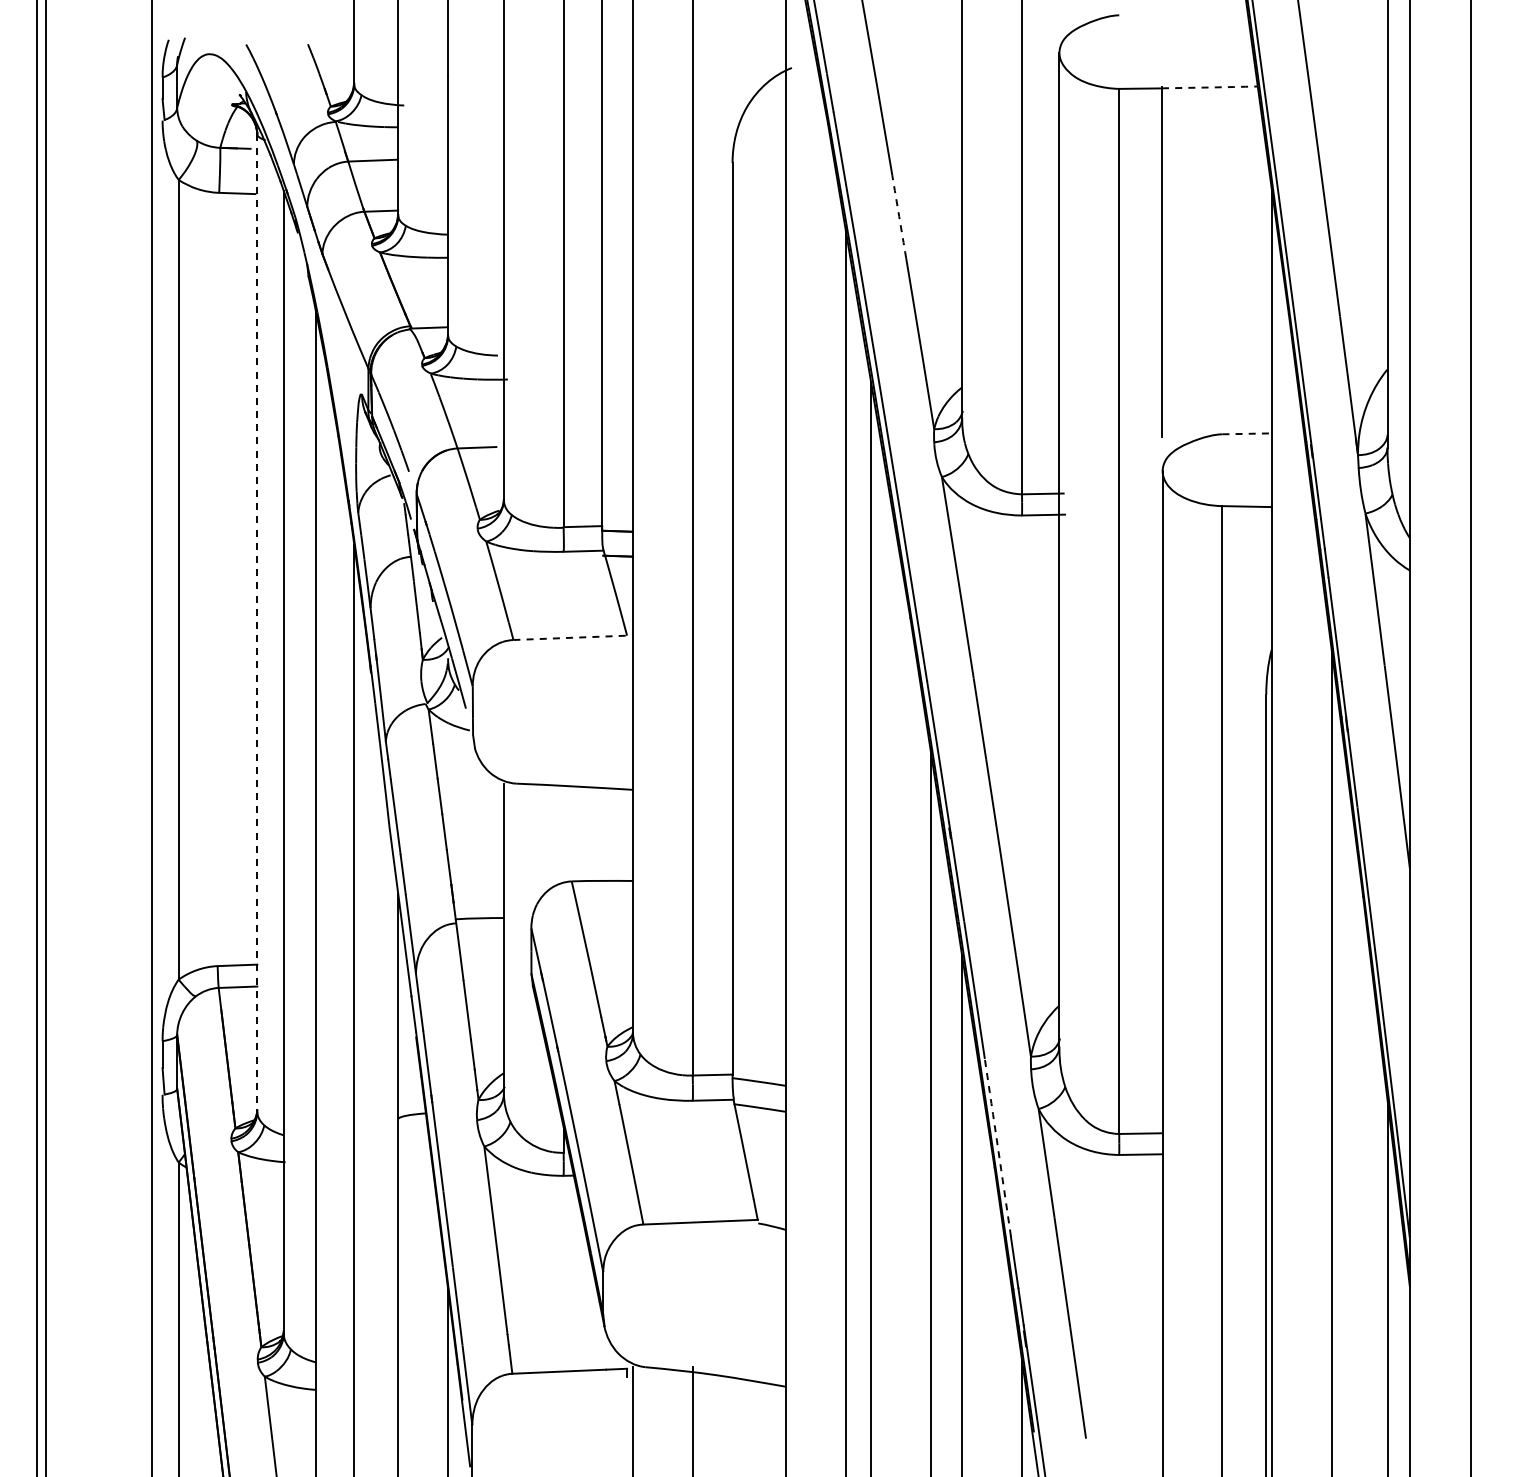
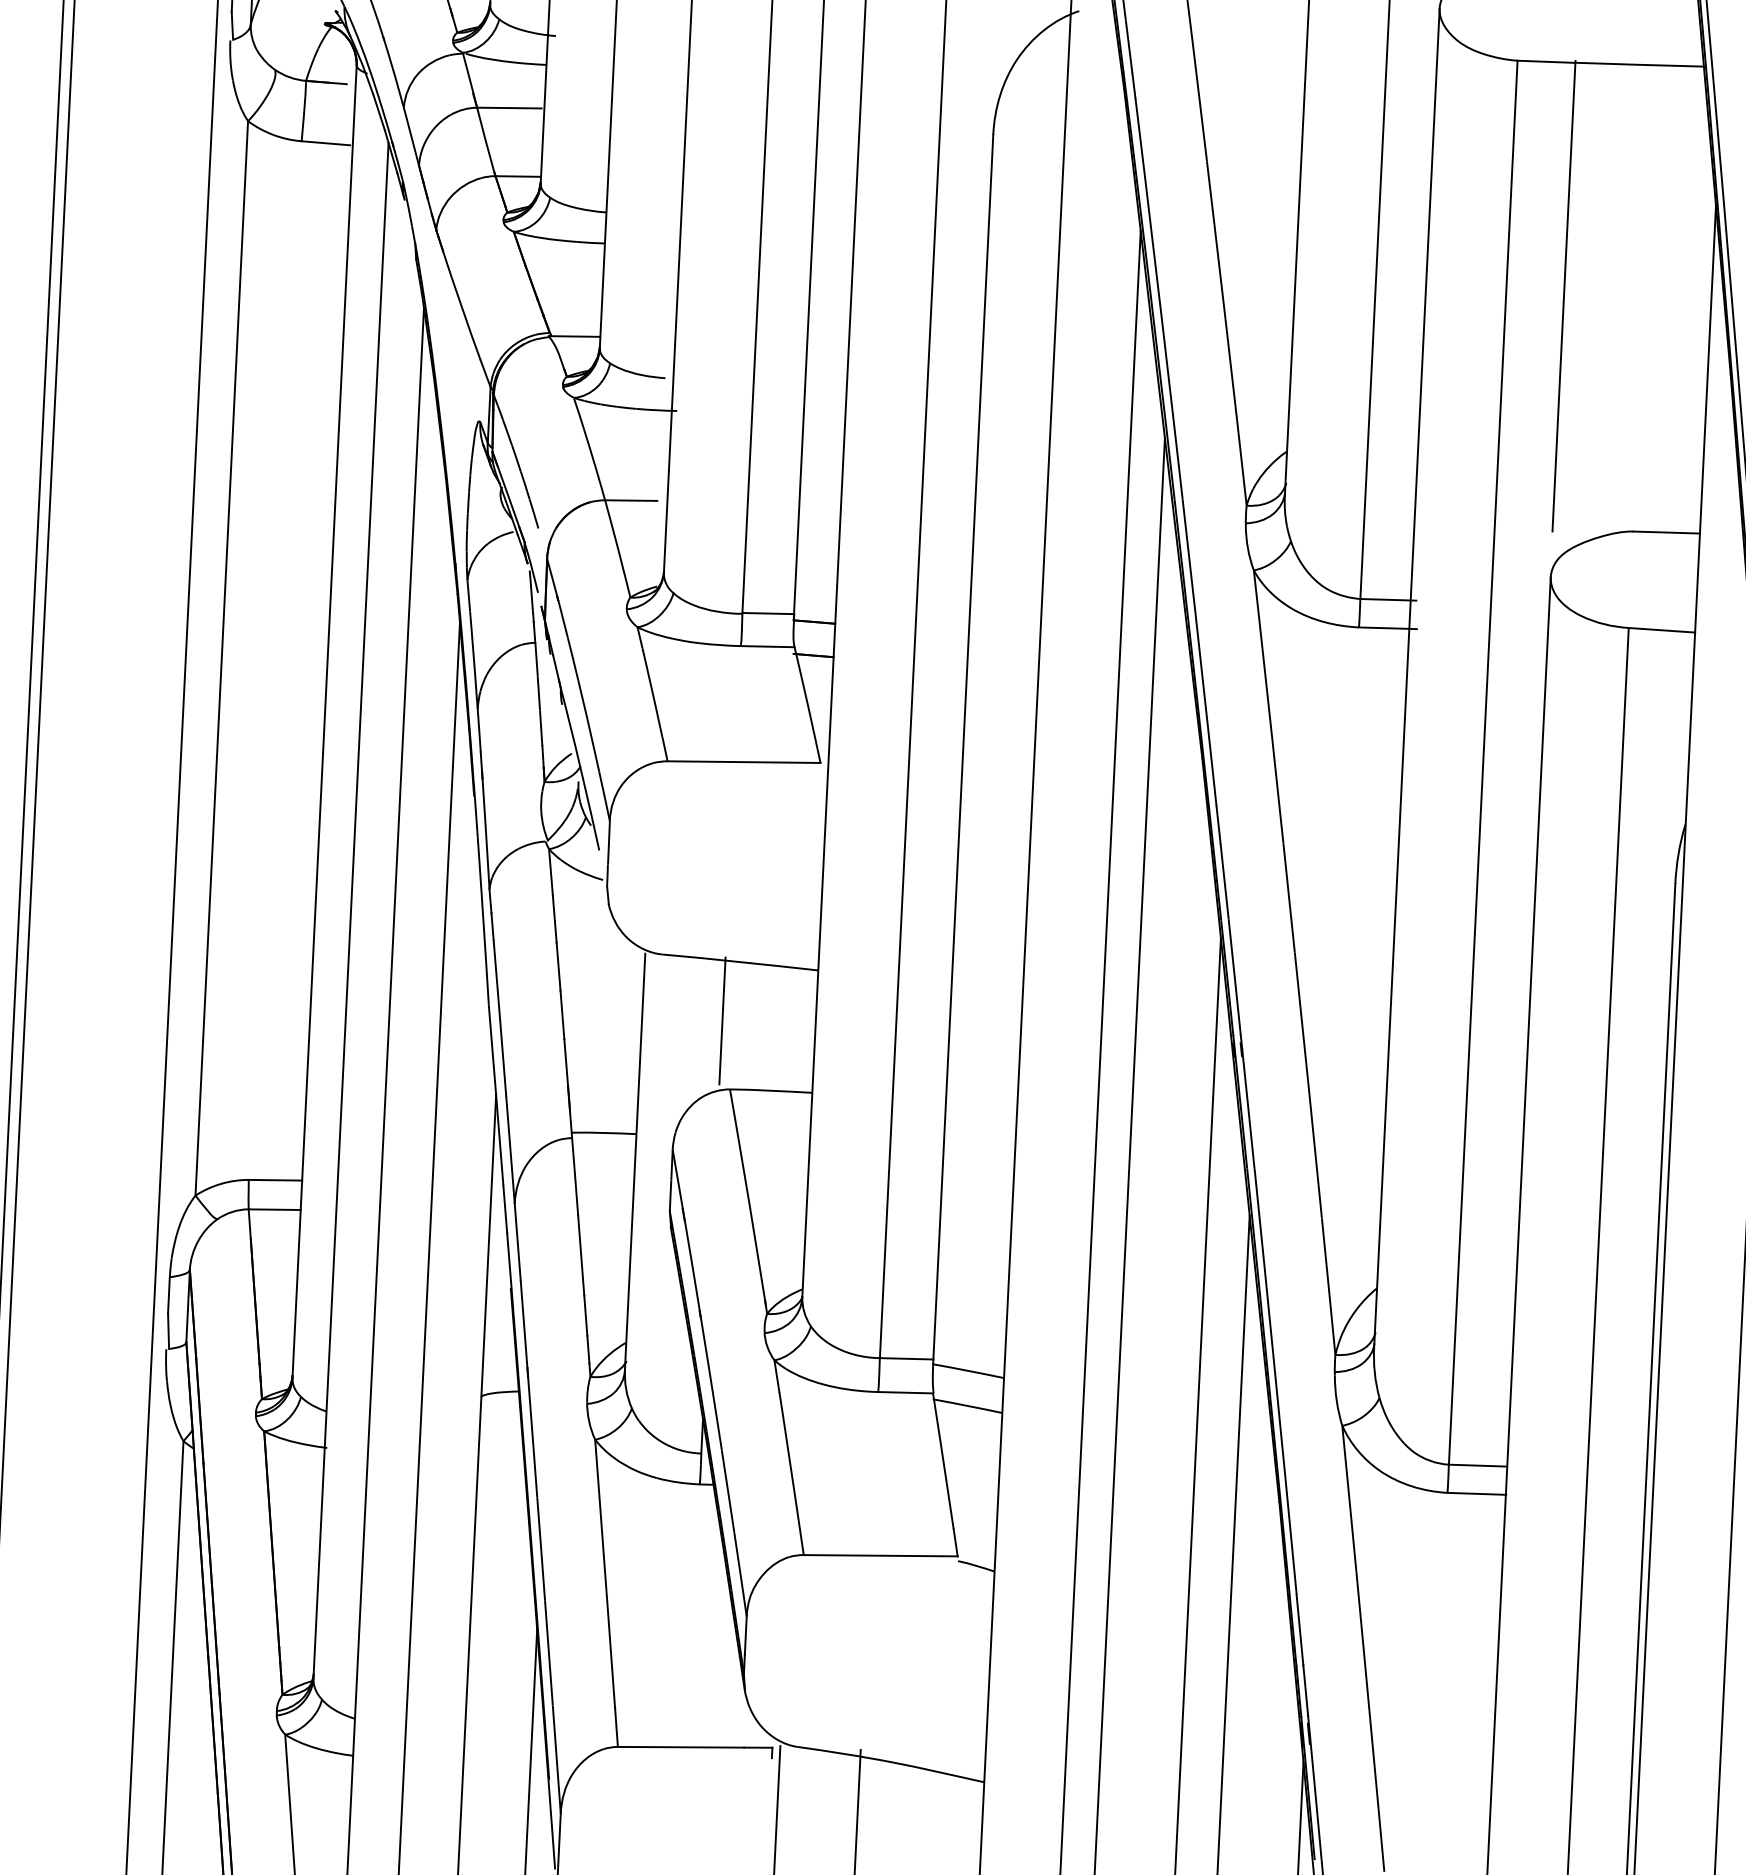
arc: (1209, 87) -> (1638, 64), dashed -> solid
arc: (899, 216) -> (1214, 217), dashed -> solid
line: (1247, 433) -> (1667, 532), dashed -> solid
line: (257, 623) -> (324, 722), dashed -> solid
line: (570, 637) -> (744, 761), dashed -> solid
line: (563, 830) -> (722, 1020), added
arc: (997, 1147) -> (1284, 1474), dashed -> solid

